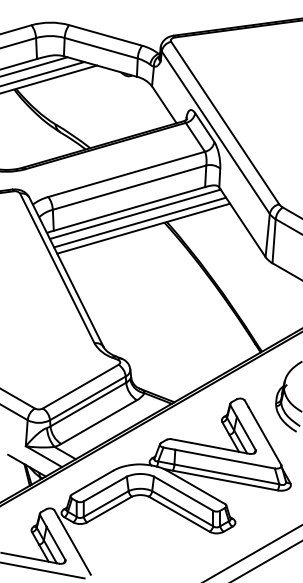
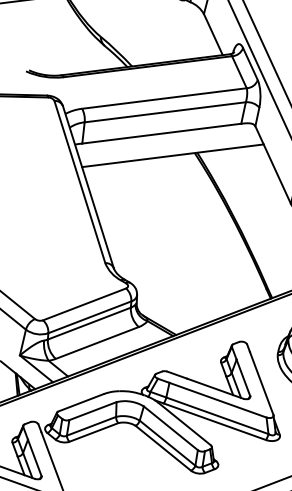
line: (134, 213) -> (166, 139), removed
line: (140, 222) -> (170, 149), removed

